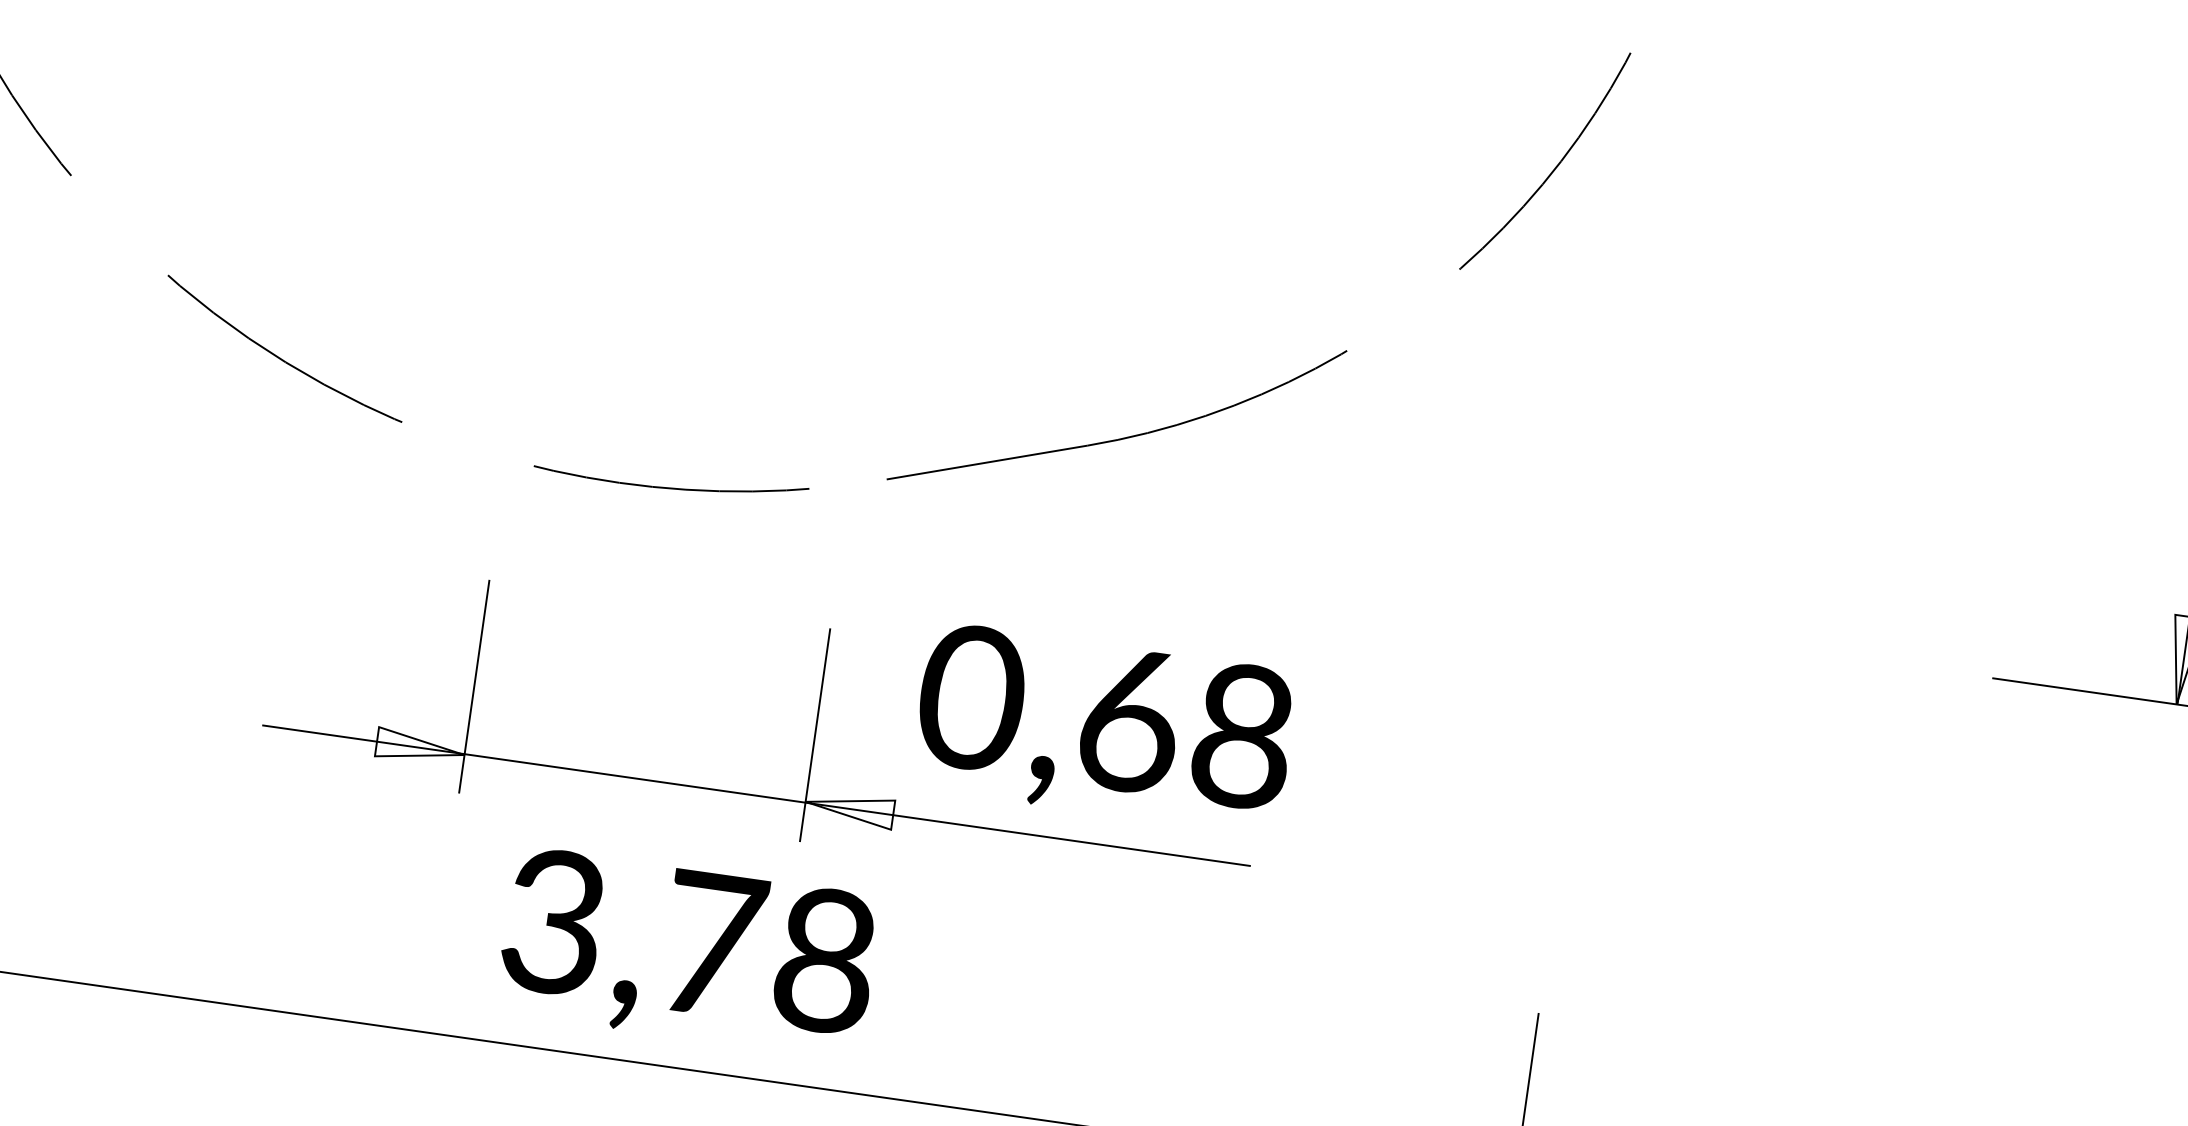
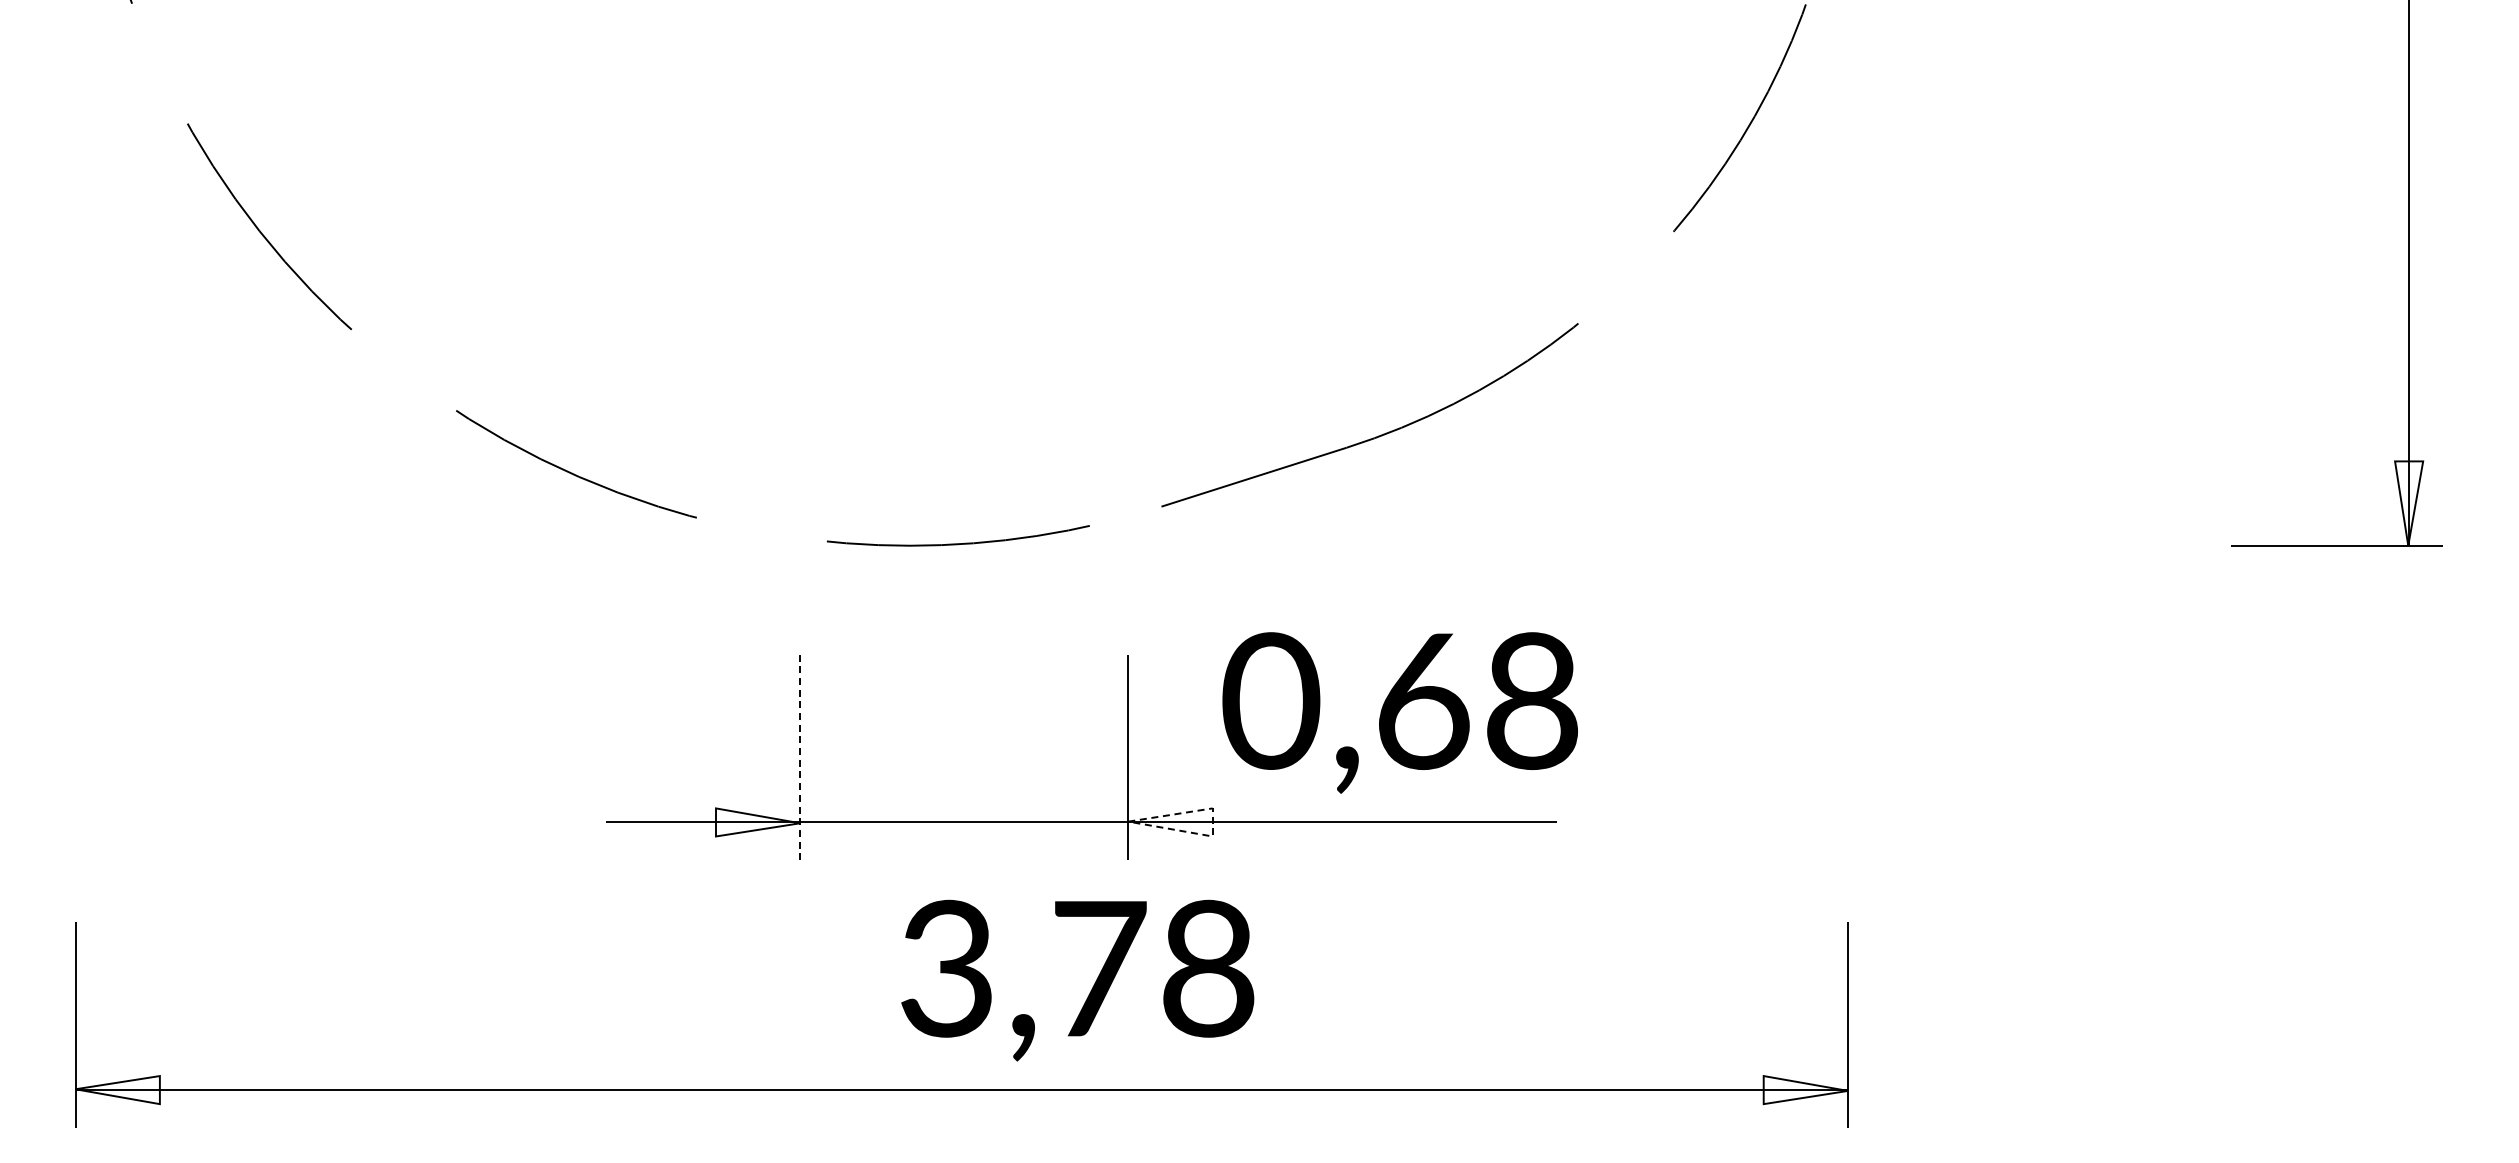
line: (474, 686) -> (800, 757), solid -> dashed
line: (892, 815) -> (1212, 822), solid -> dashed
text: (687, 953) -> (1077, 980), moved

